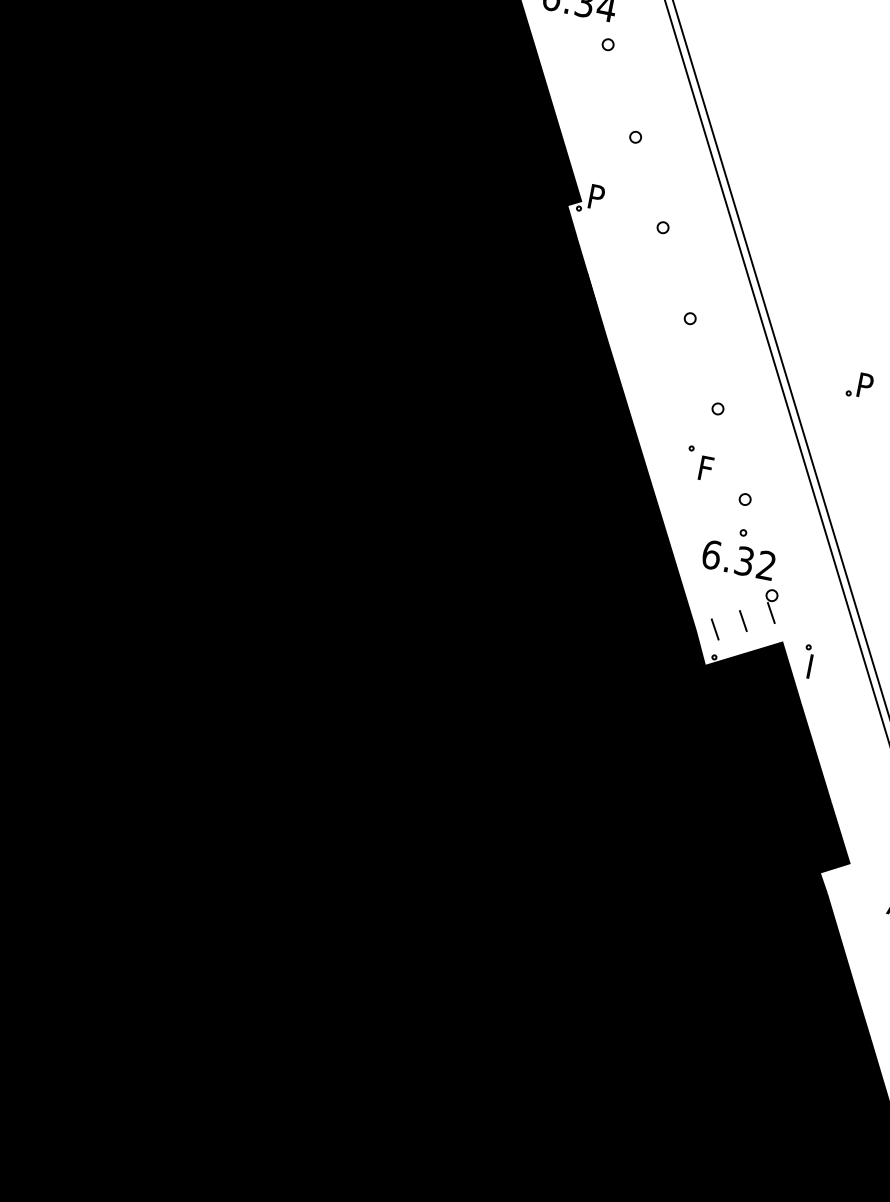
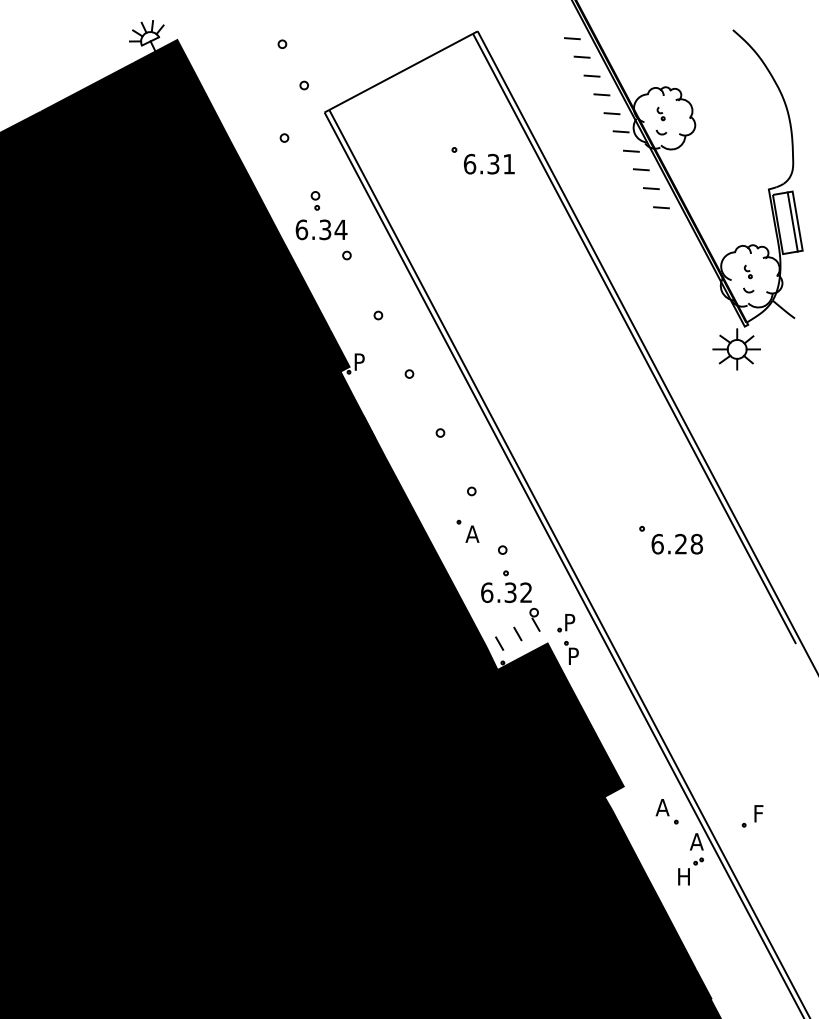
part: (860, 386) -> (566, 623), moved
text: (707, 467) -> (472, 533), F -> A
text: (817, 662) -> (574, 652), I -> P

